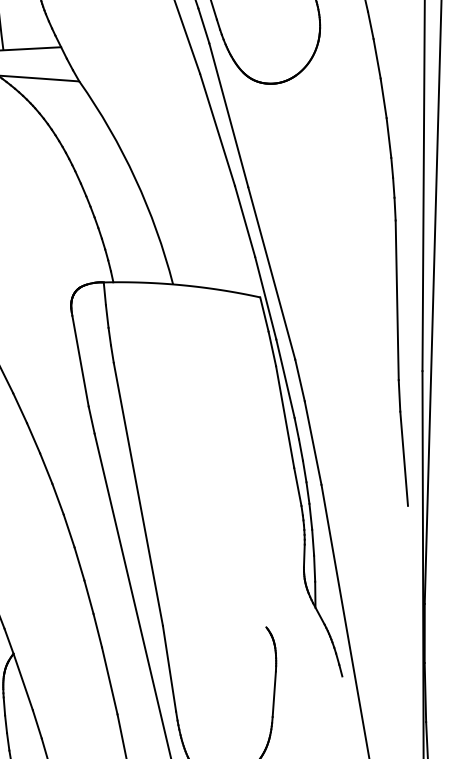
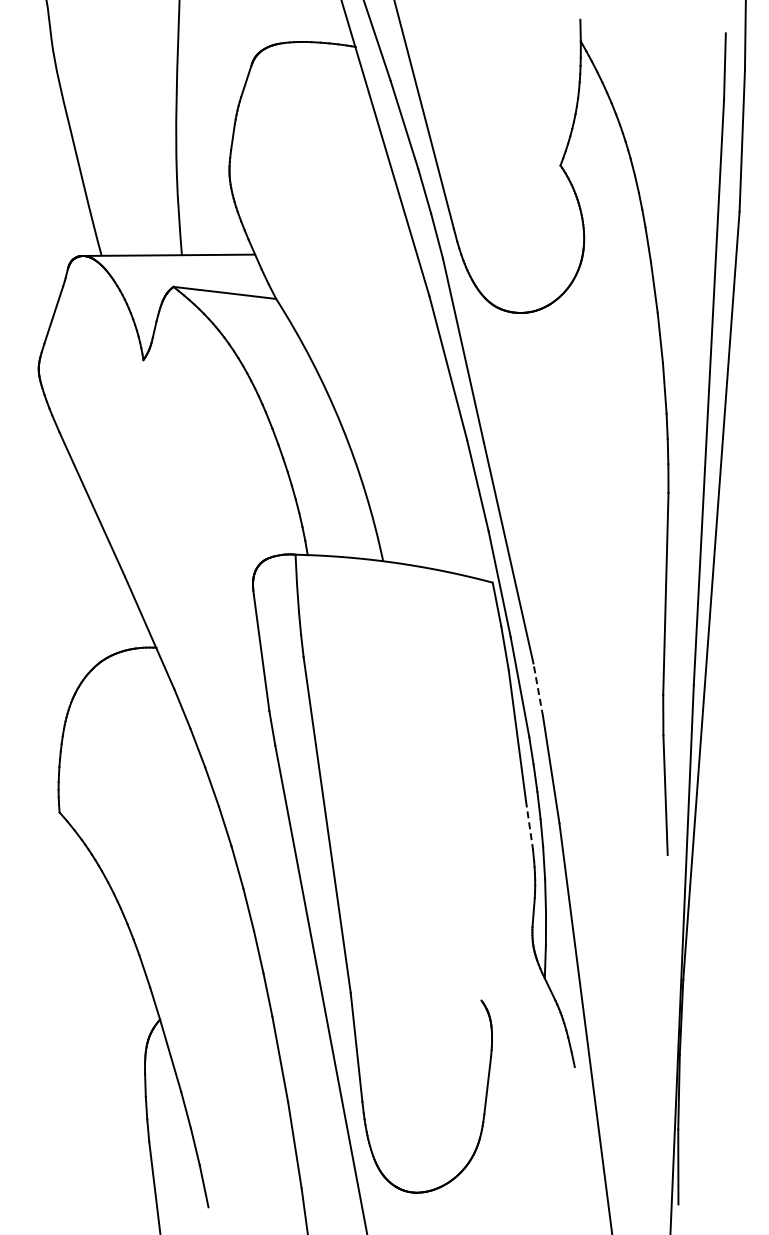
line: (300, 380) -> (538, 690), solid -> dashed
line: (297, 486) -> (529, 824), solid -> dashed

